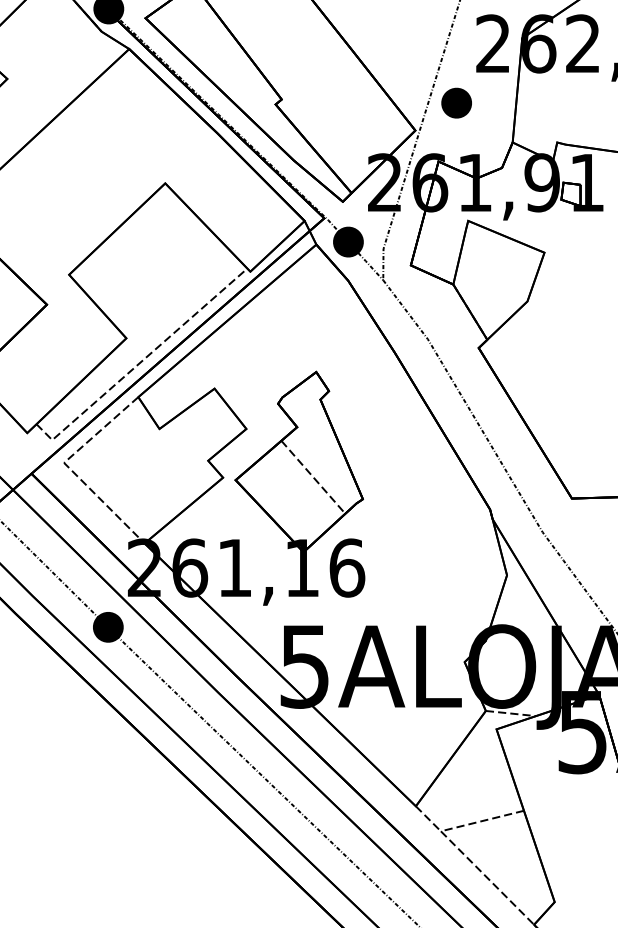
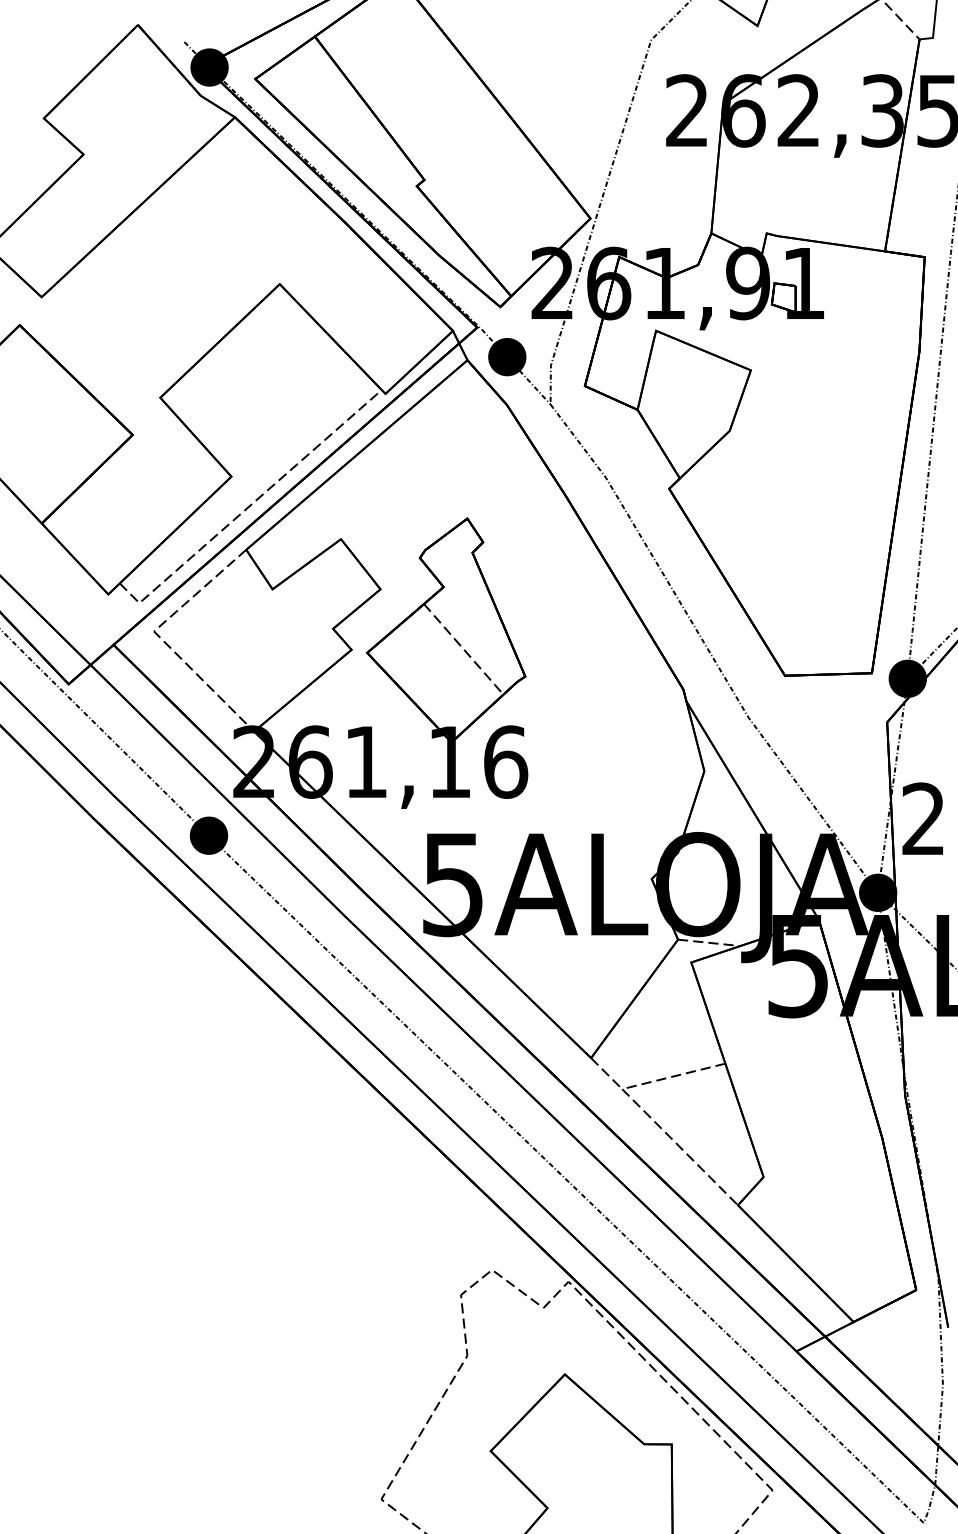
part: (456, 103) -> (641, 184), removed

